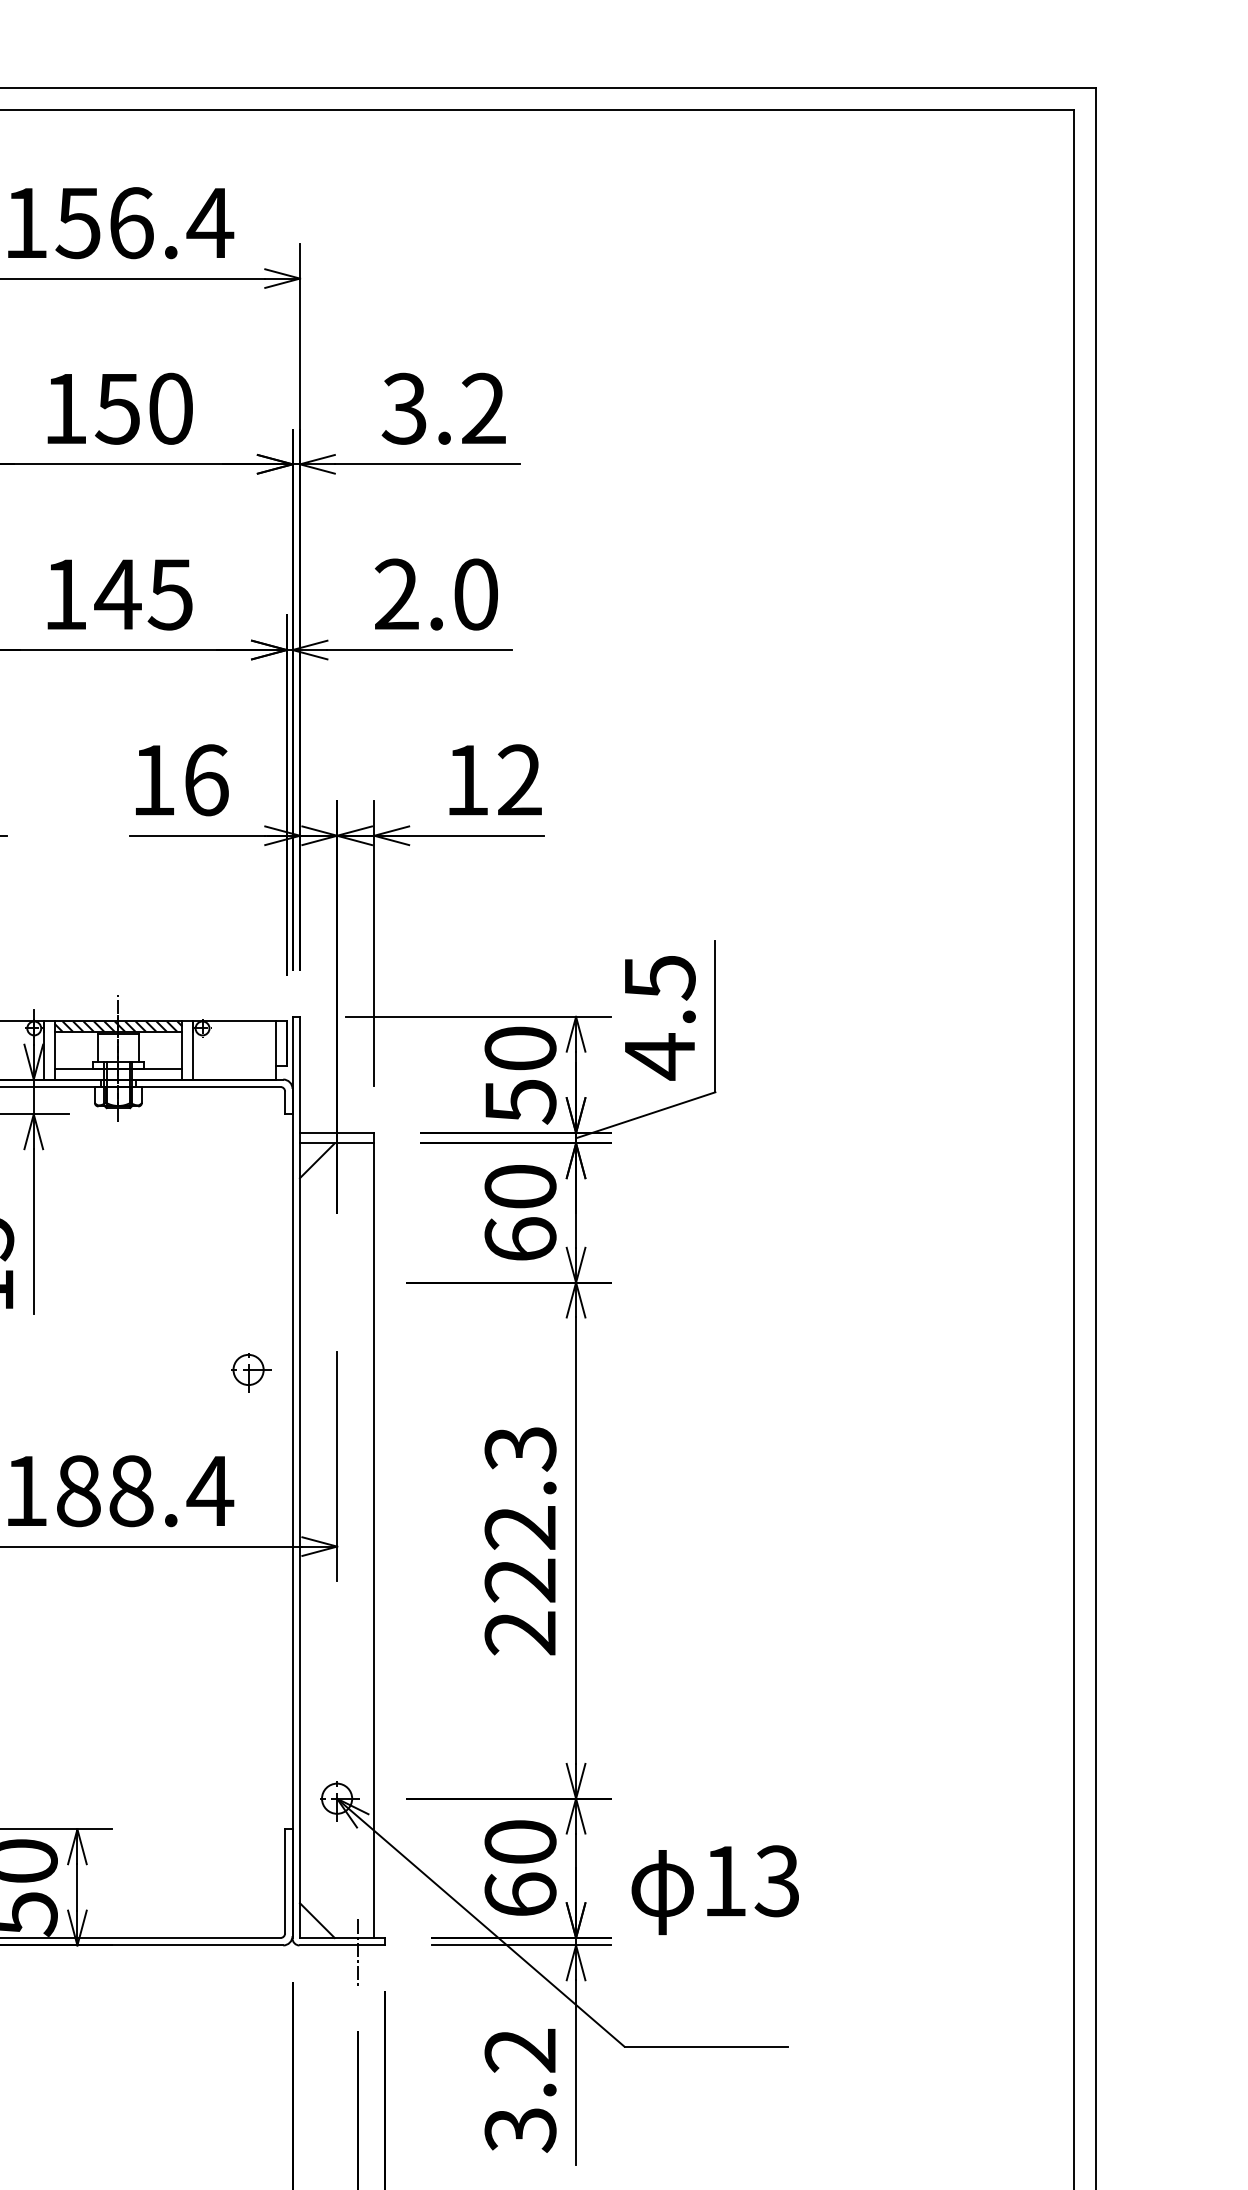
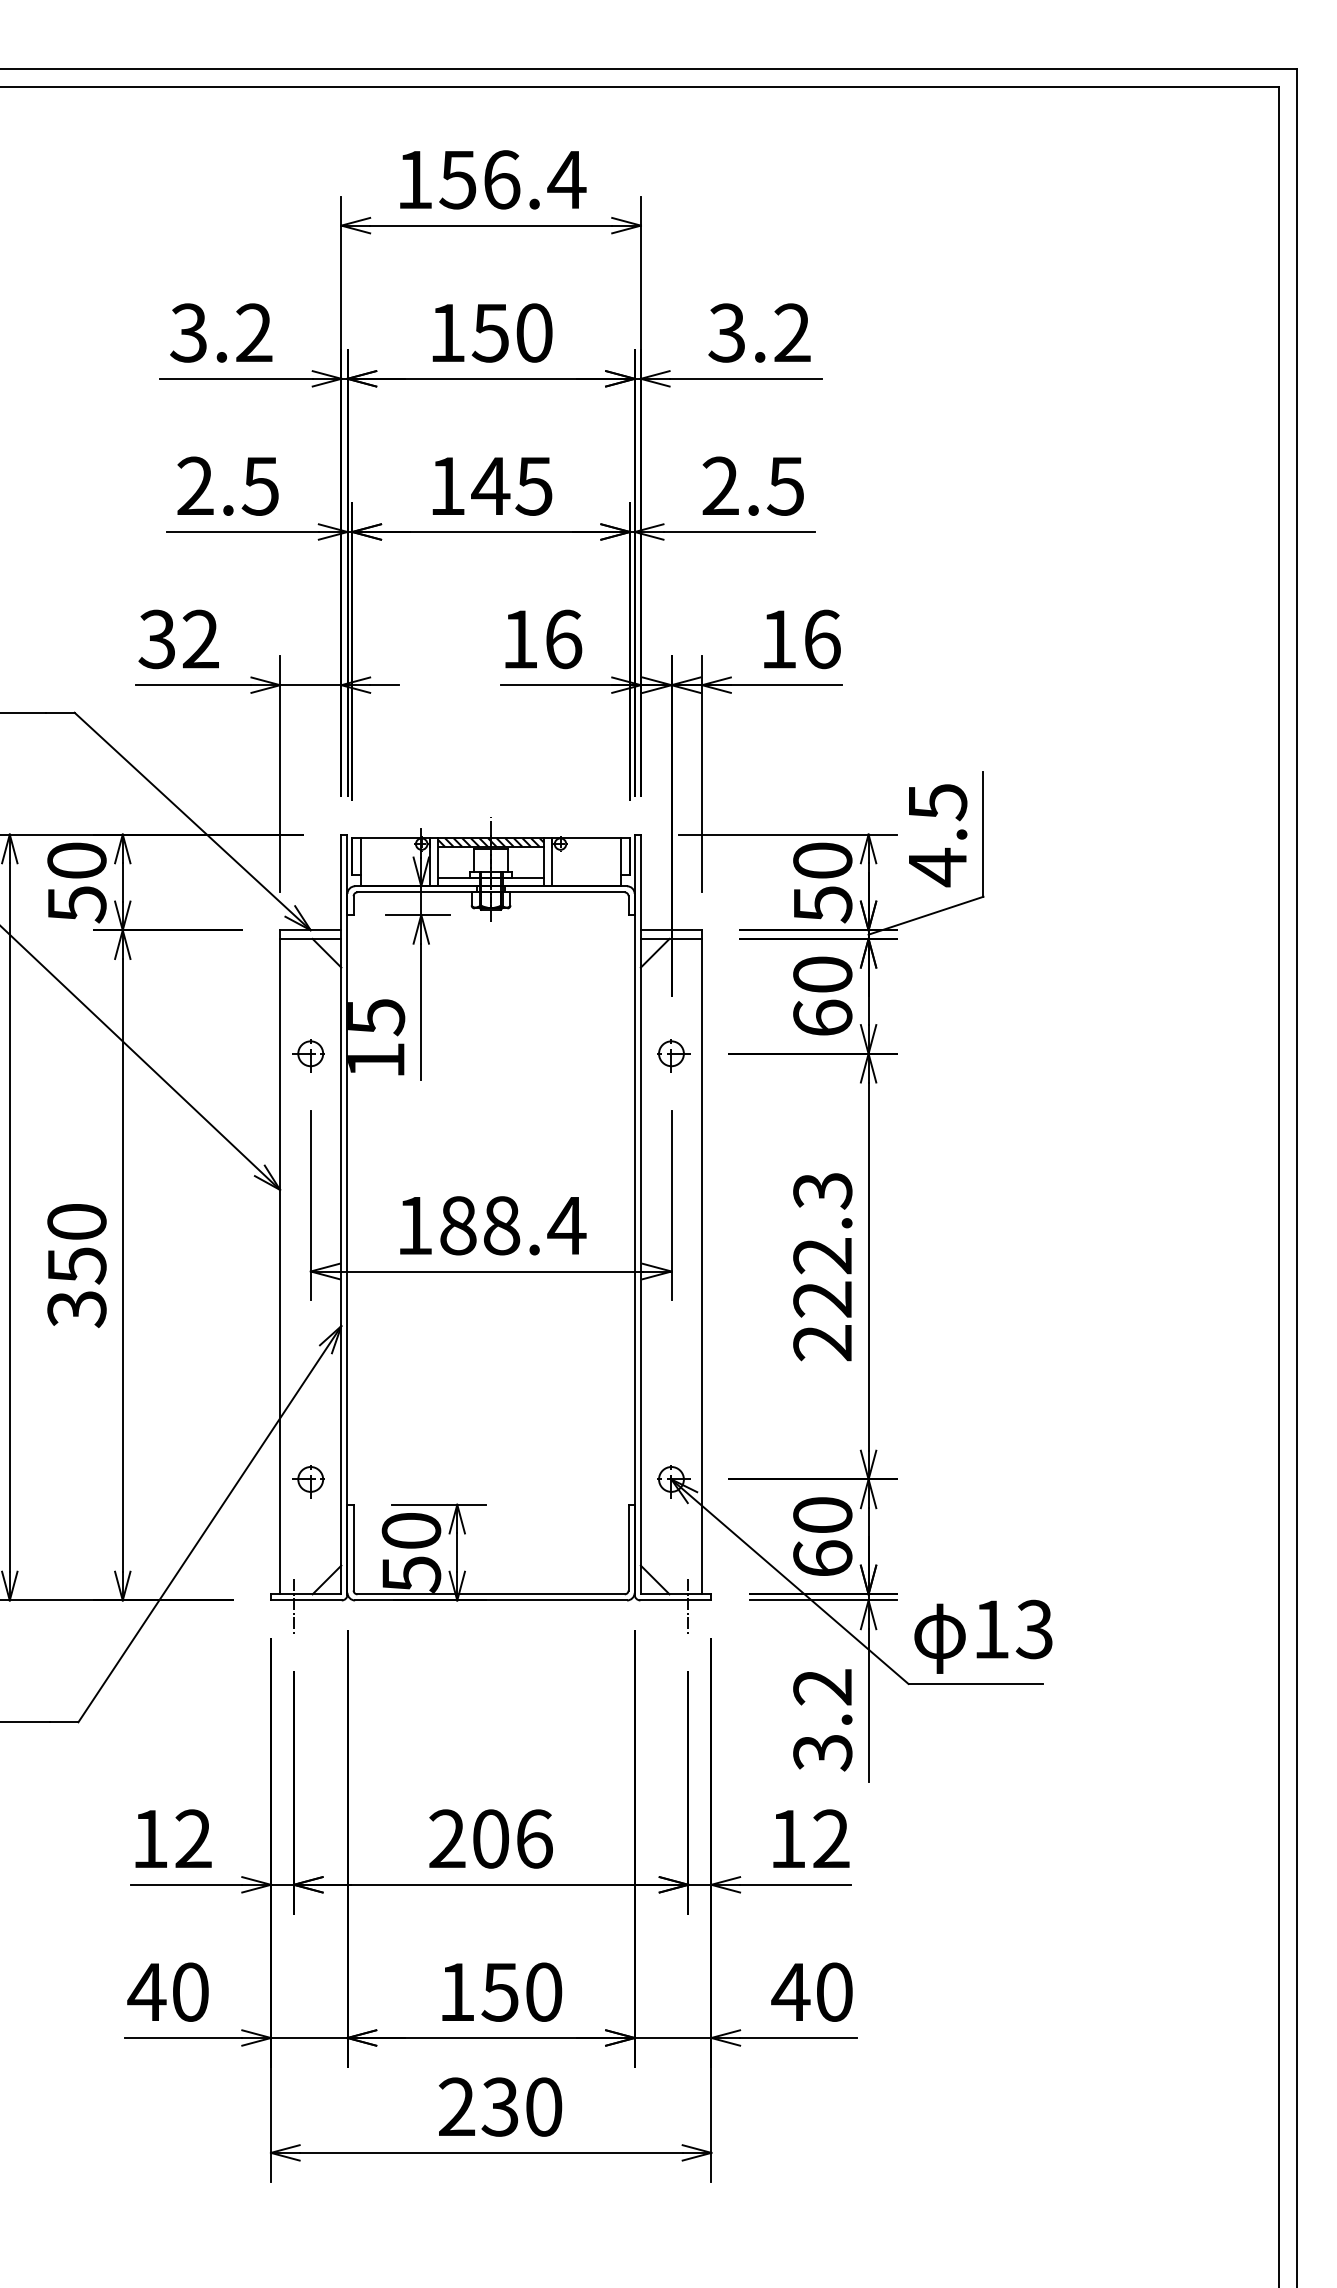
text: (475, 593) -> (785, 485), 2.0 -> 2.5
text: (520, 780) -> (822, 639), 12 -> 16
part: (251, 1372) -> (673, 1055), moved
text: (715, 1889) -> (983, 1636), moved

